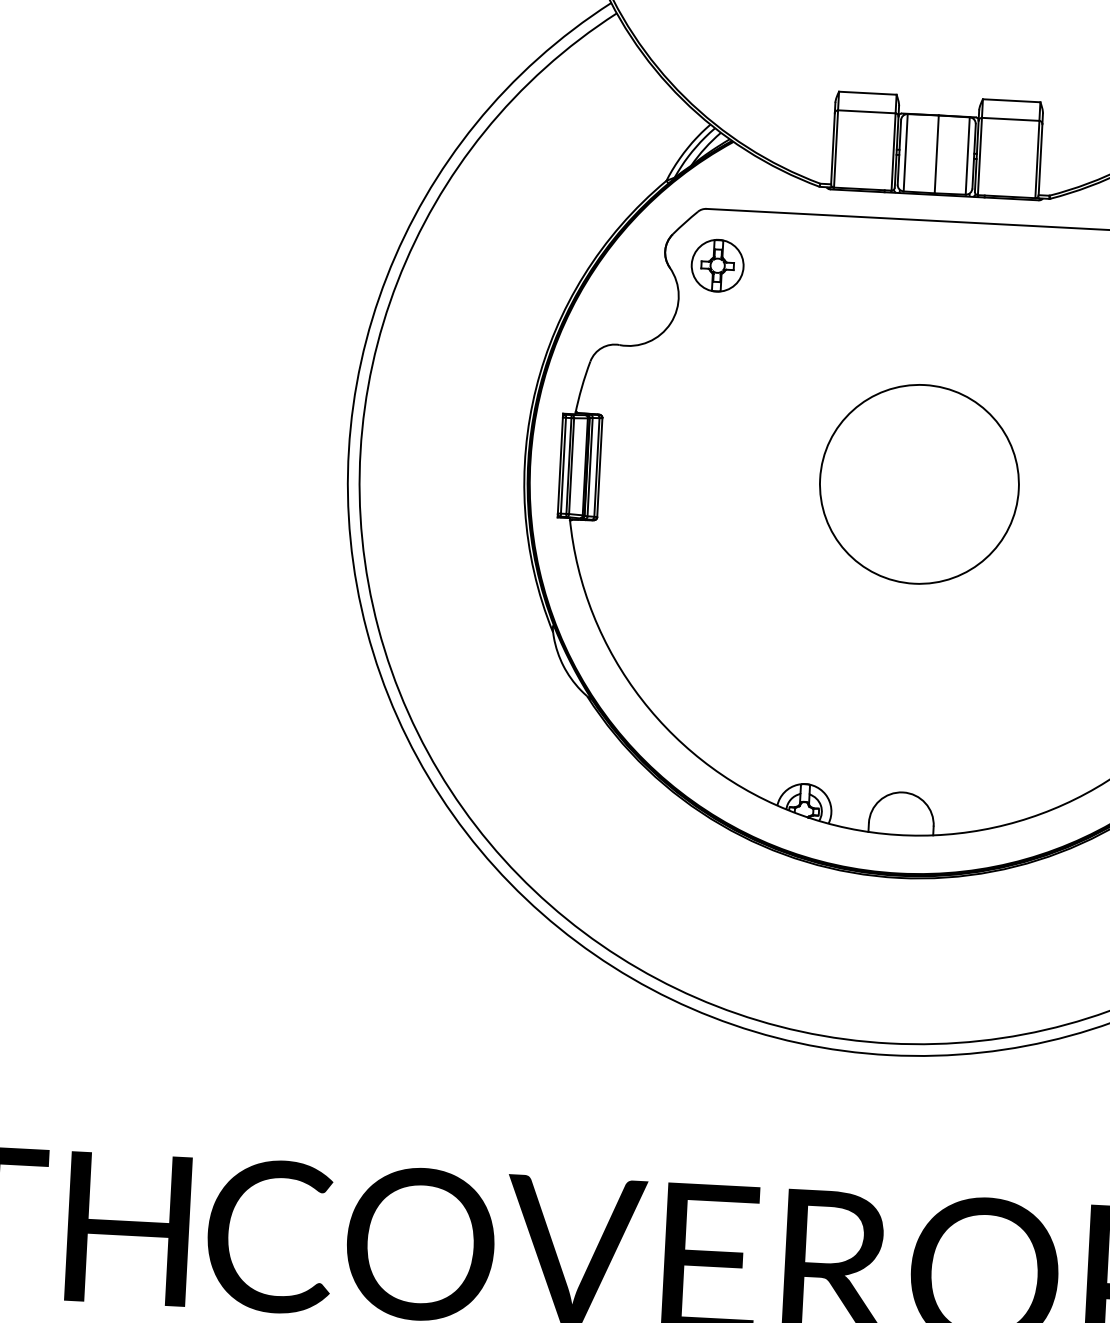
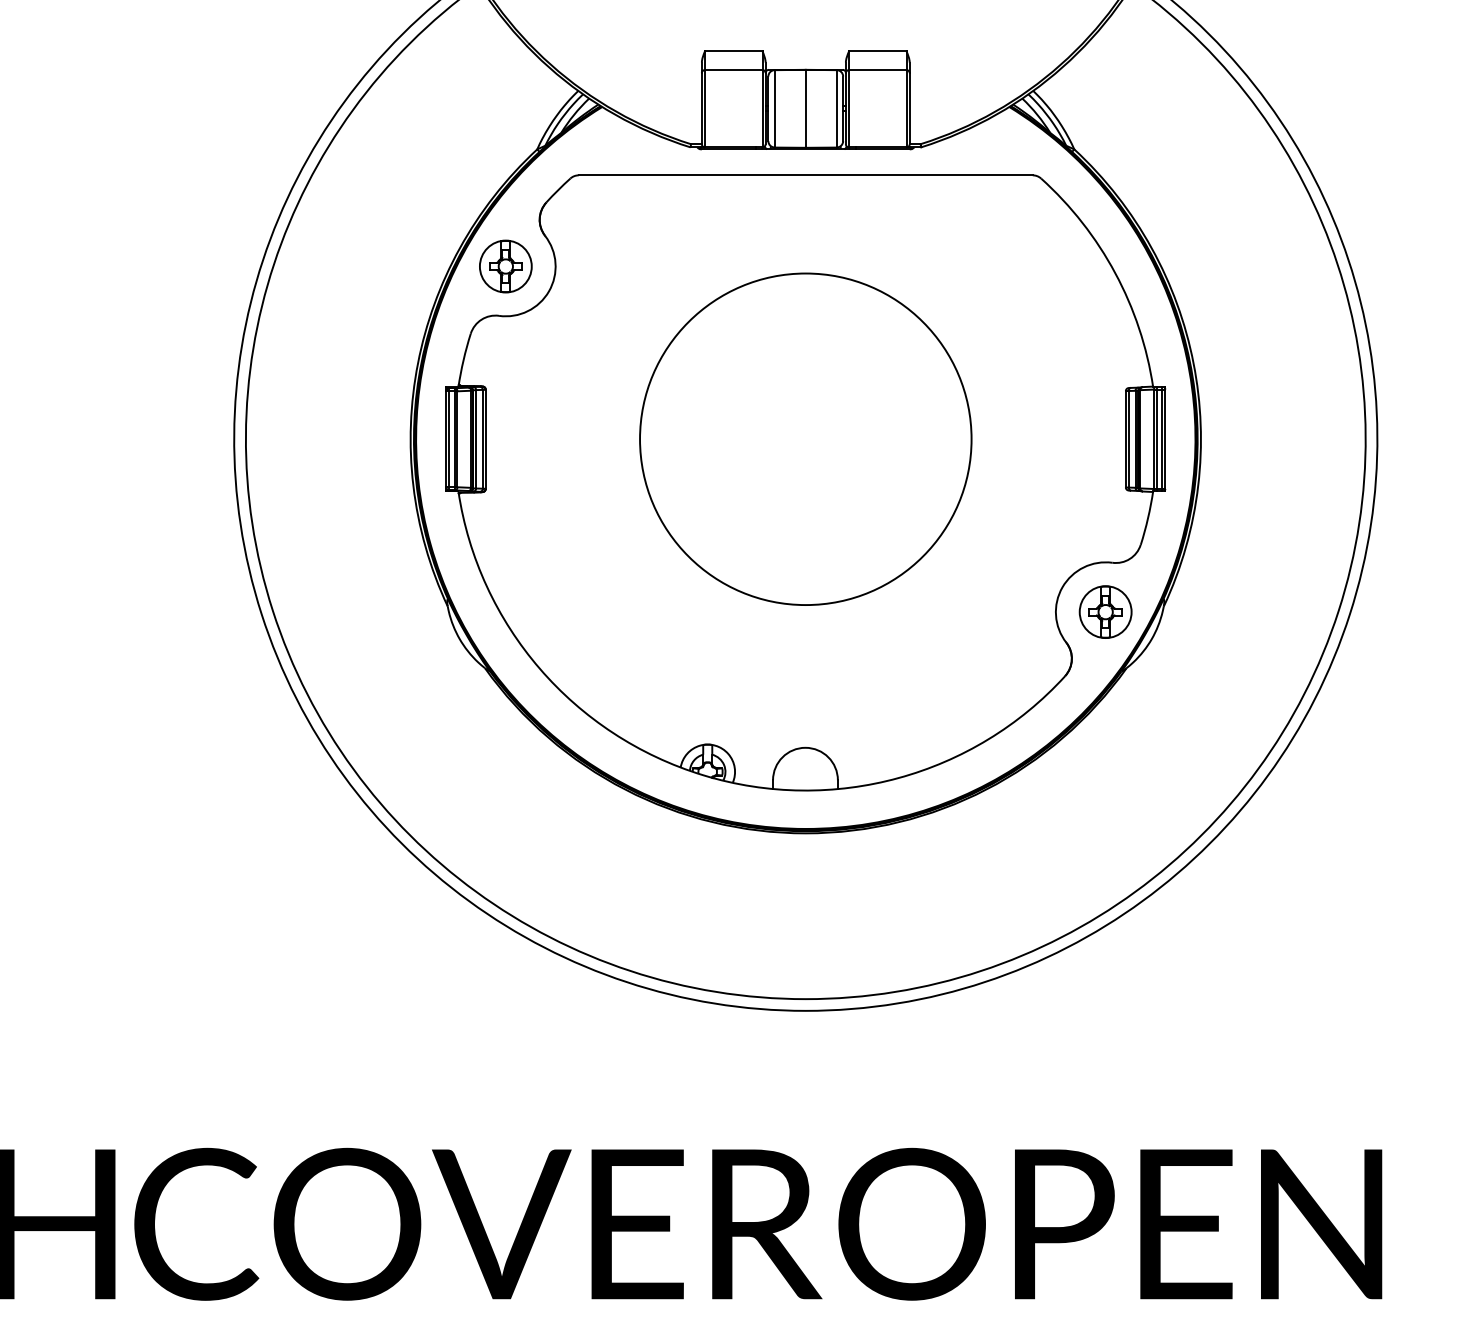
part: (717, 265) -> (505, 266), moved
circle: (919, 484) -> (805, 439), size x1.67

